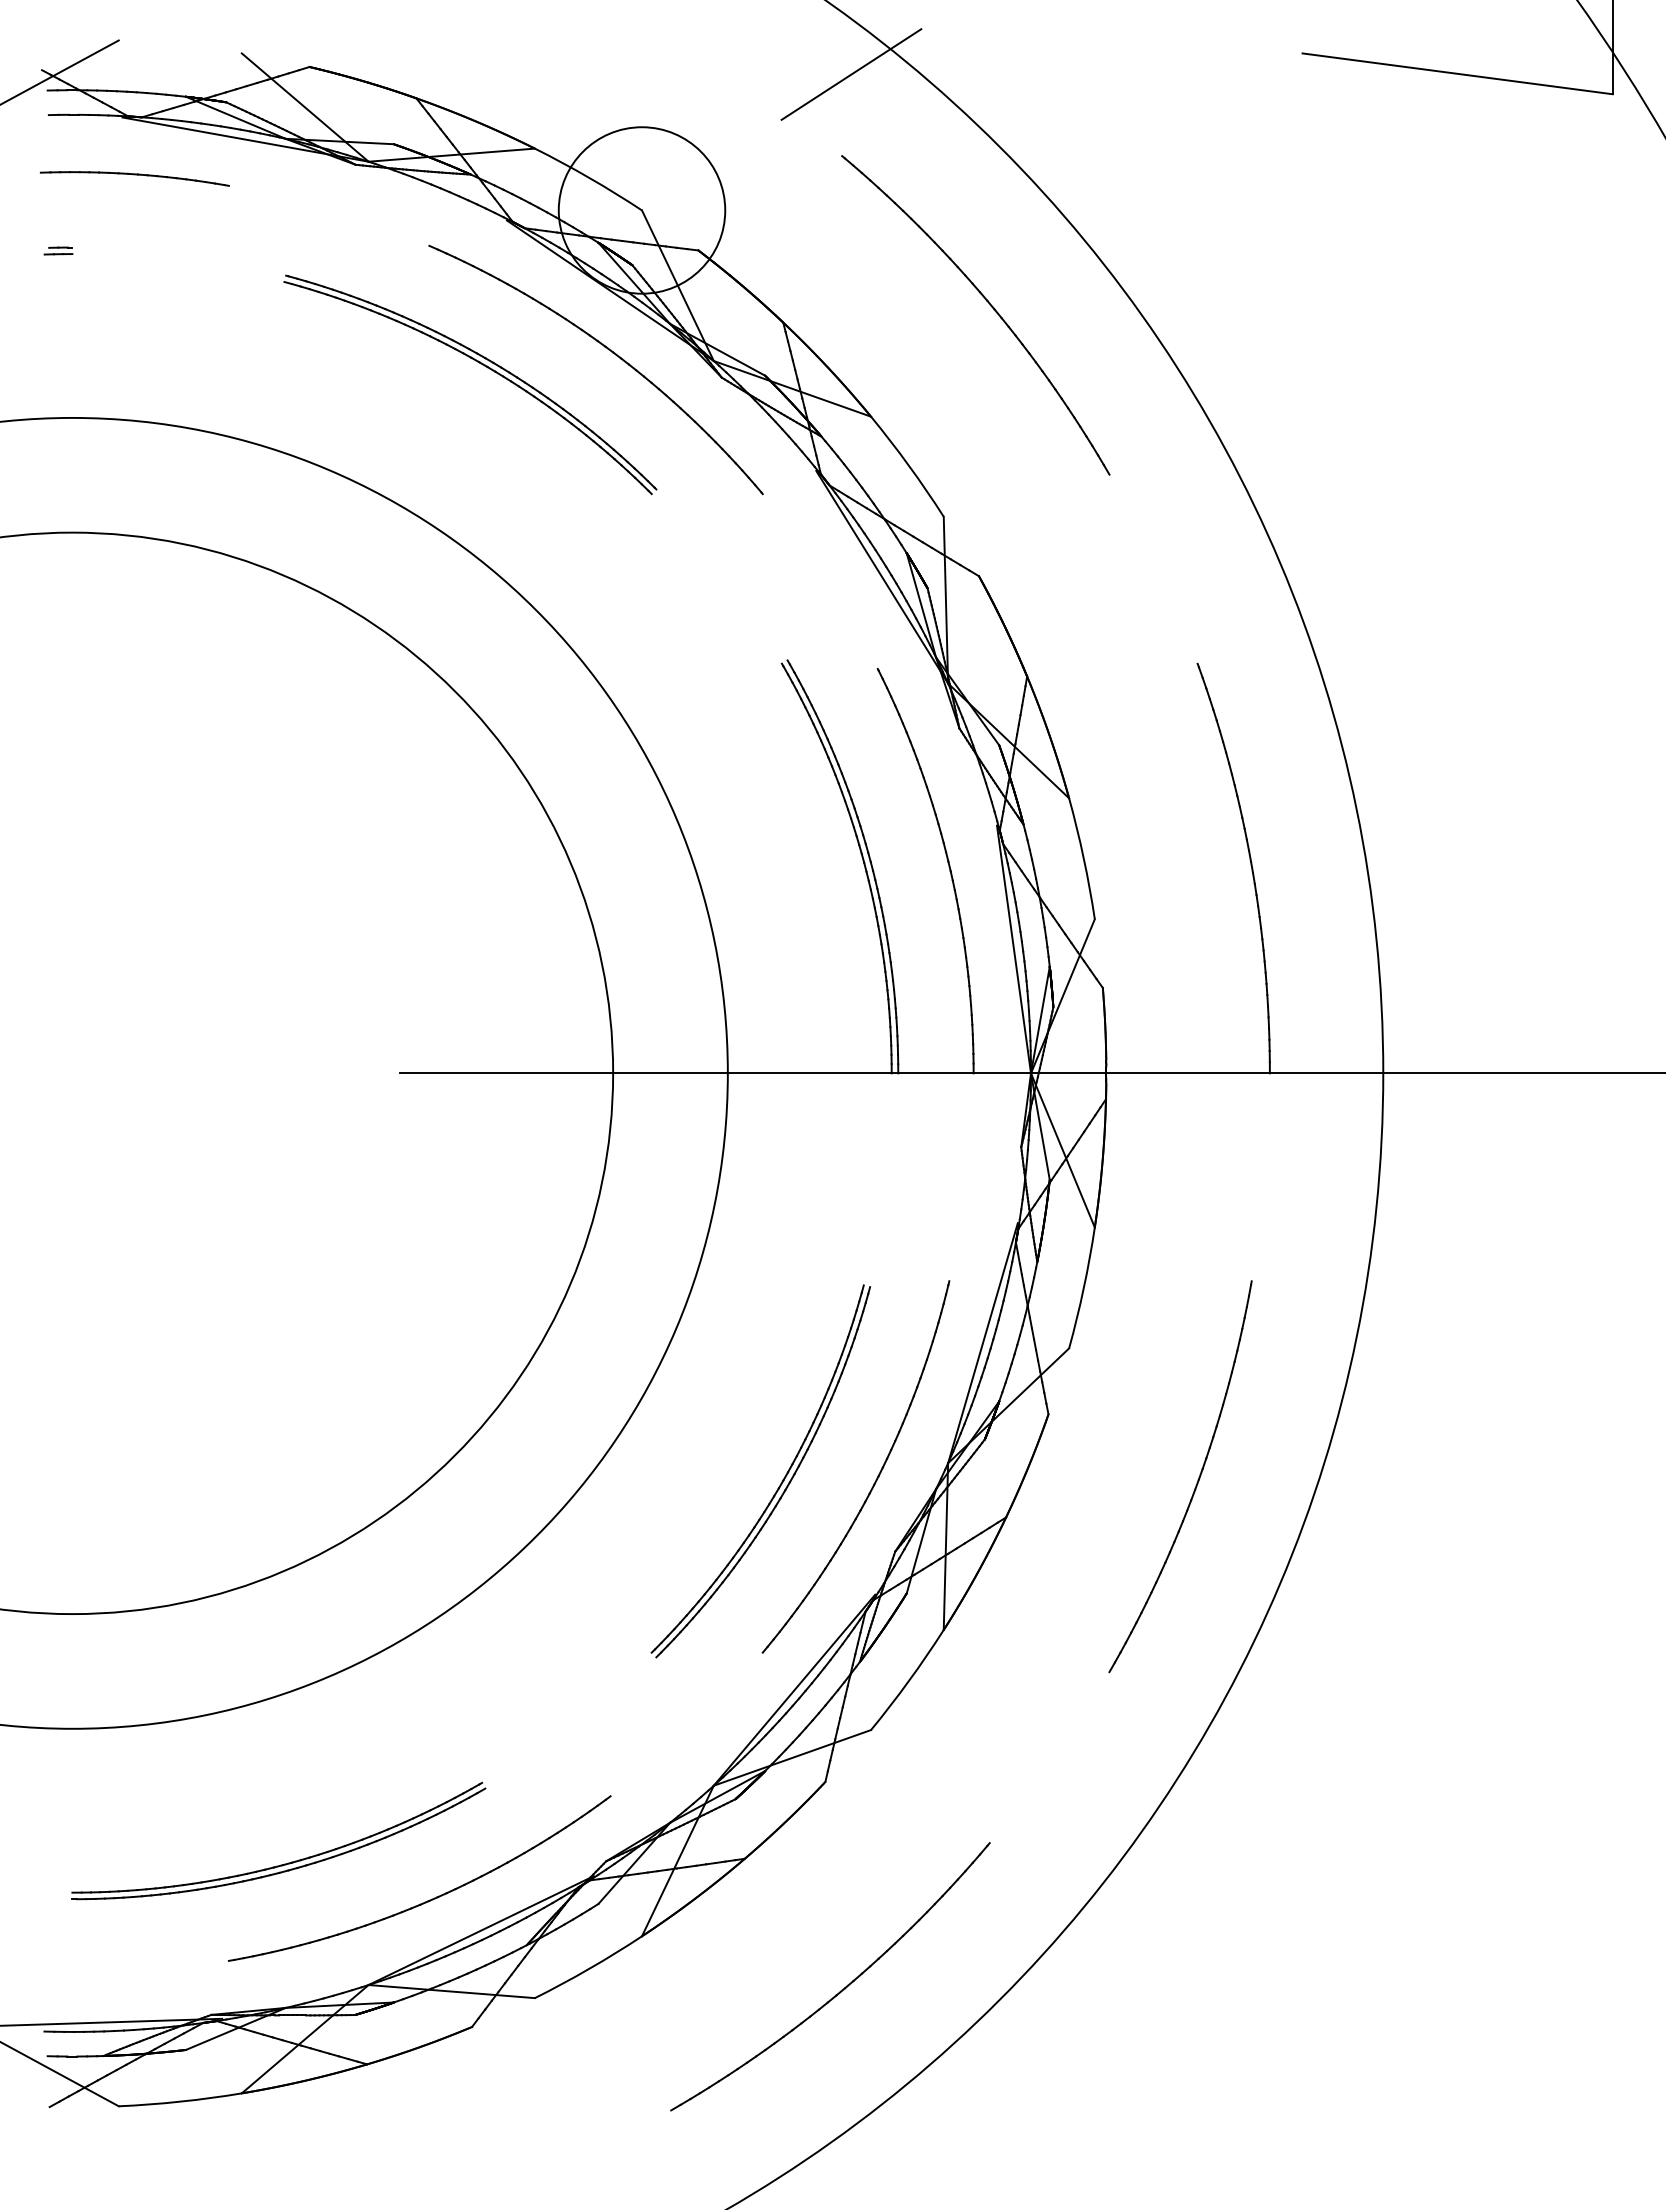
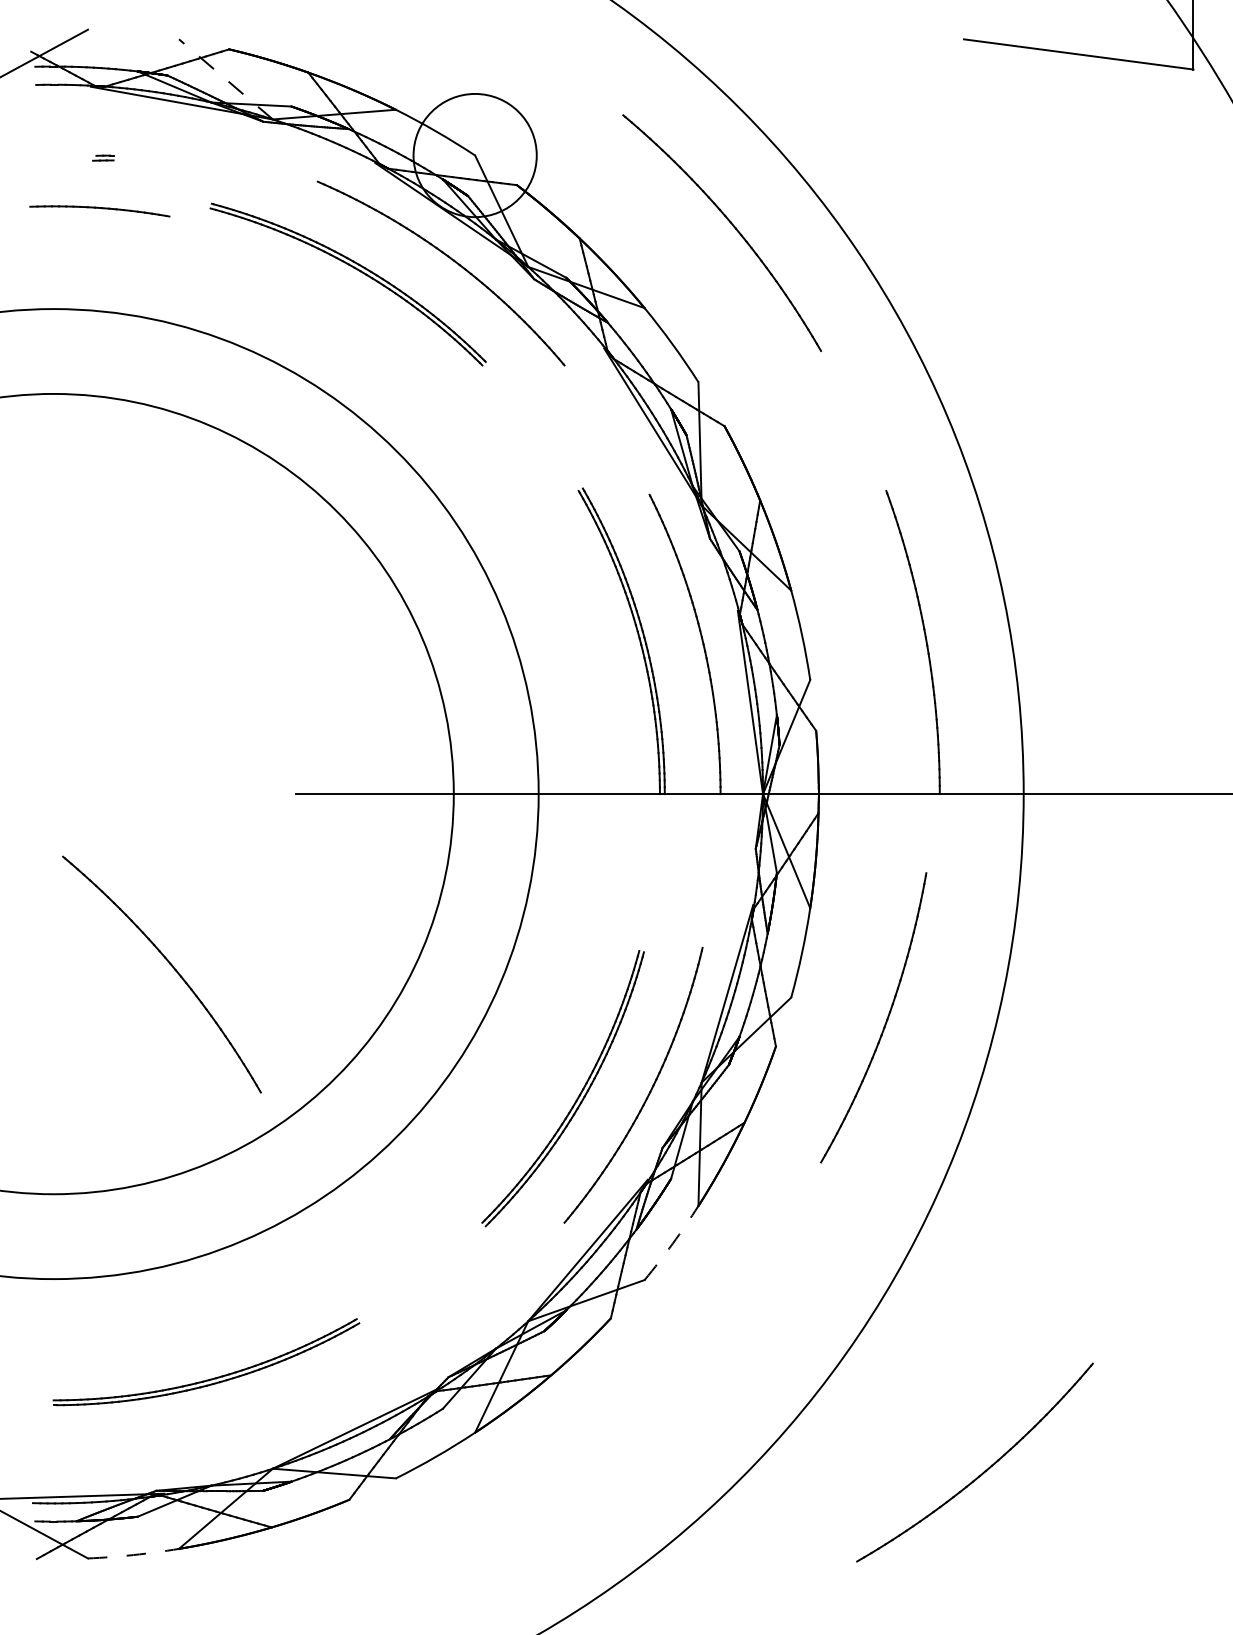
line: (851, 74) -> (630, 54), removed
line: (304, 107) -> (225, 79), solid -> dashed
part: (134, 178) -> (99, 211), moved
part: (58, 250) -> (103, 157), moved
part: (233, 1308) -> (172, 968), added
part: (1196, 1482) -> (885, 1022), moved
arc: (908, 1681) -> (672, 1244), solid -> dashed
part: (429, 1899) -> (317, 1405), removed
part: (841, 1989) -> (983, 1472), moved
arc: (180, 2101) -> (133, 1554), solid -> dashed

